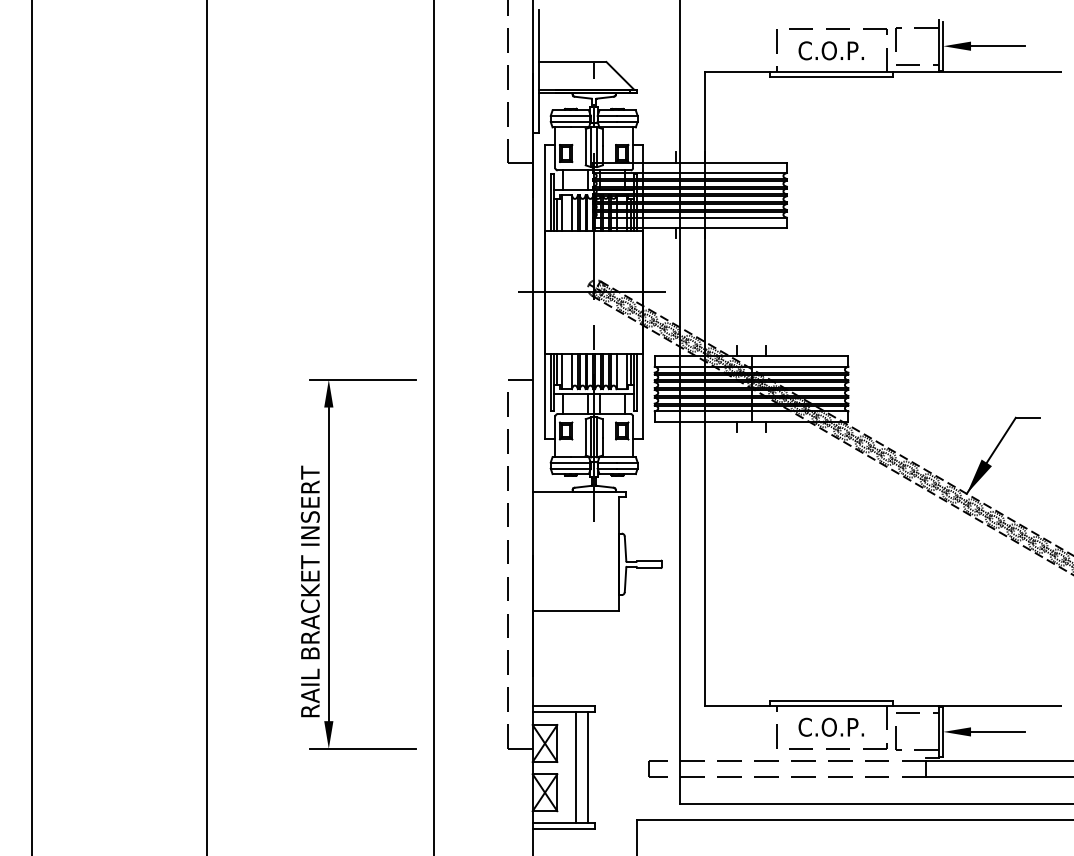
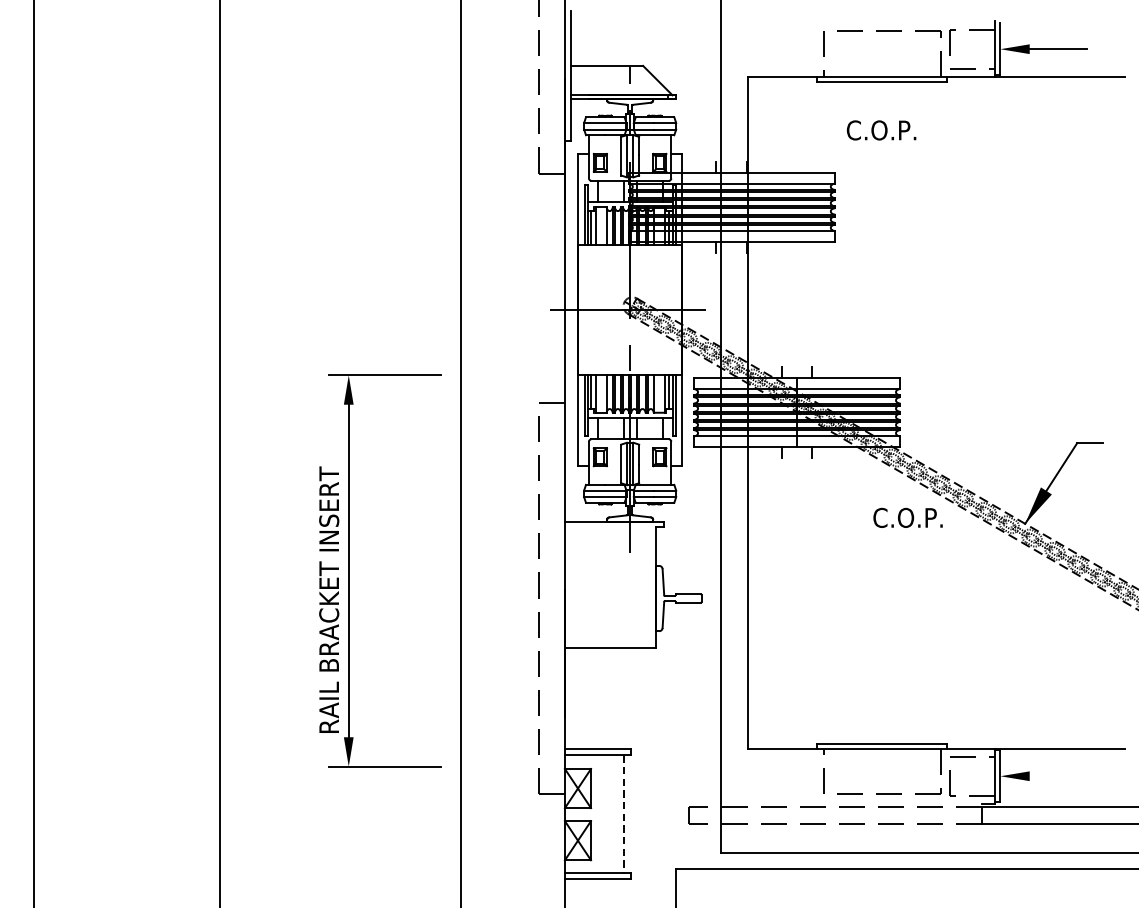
text: (830, 50) -> (880, 130), moved
part: (329, 564) -> (349, 571), moved
text: (830, 726) -> (907, 517), moved
line: (997, 731) -> (1057, 775), removed
line: (576, 767) -> (611, 813), removed
line: (588, 768) -> (624, 815), solid -> dashed

